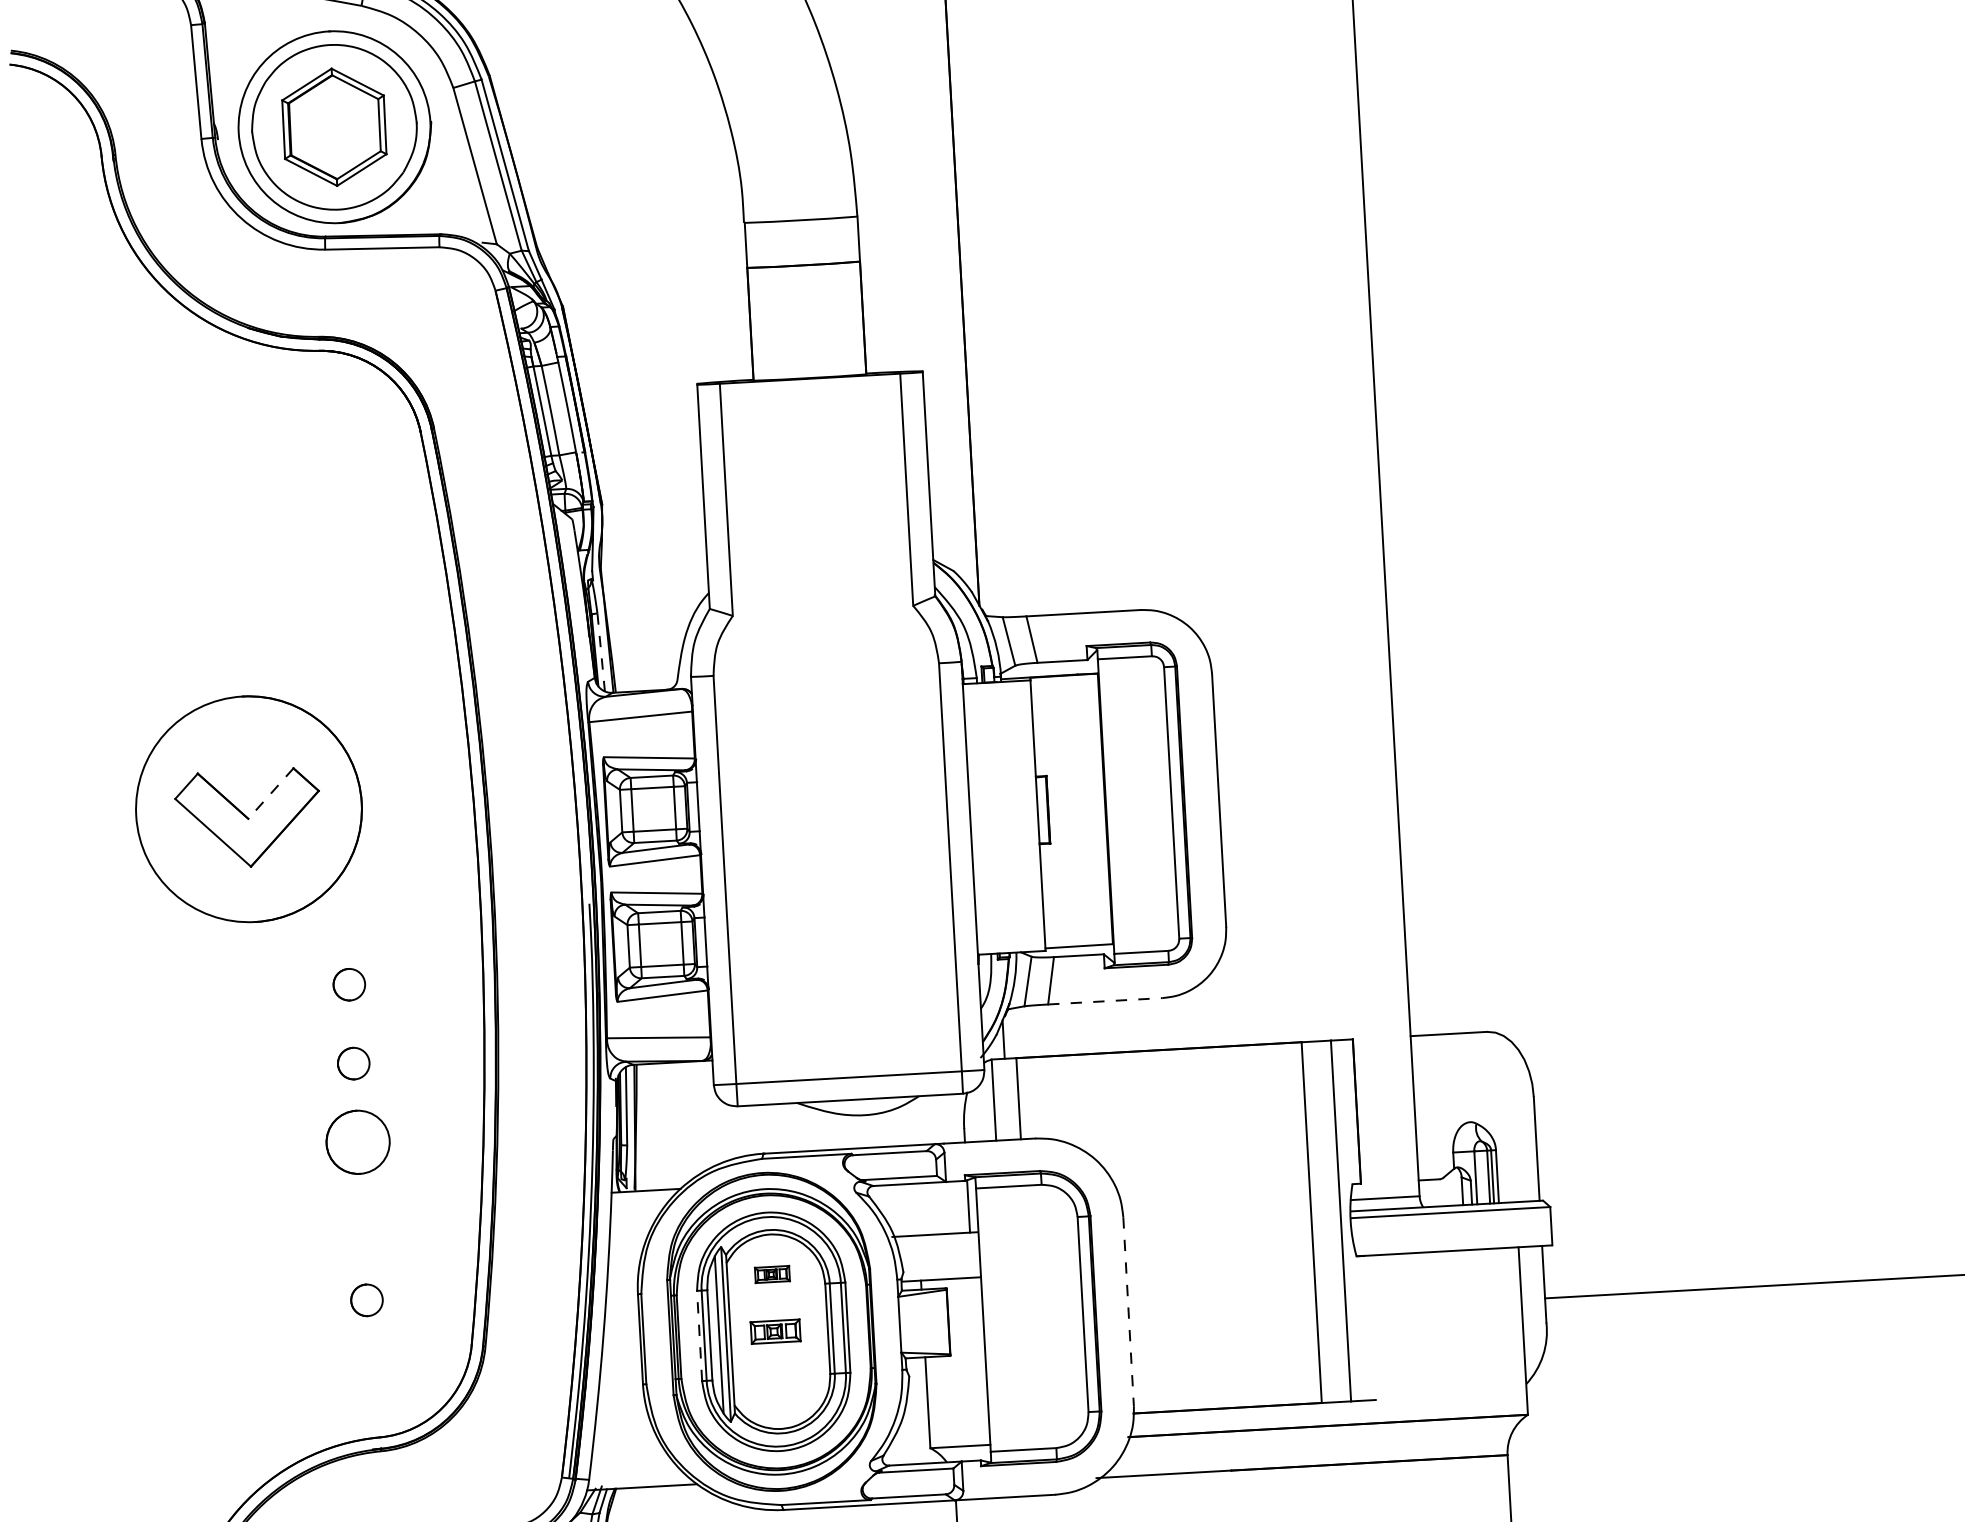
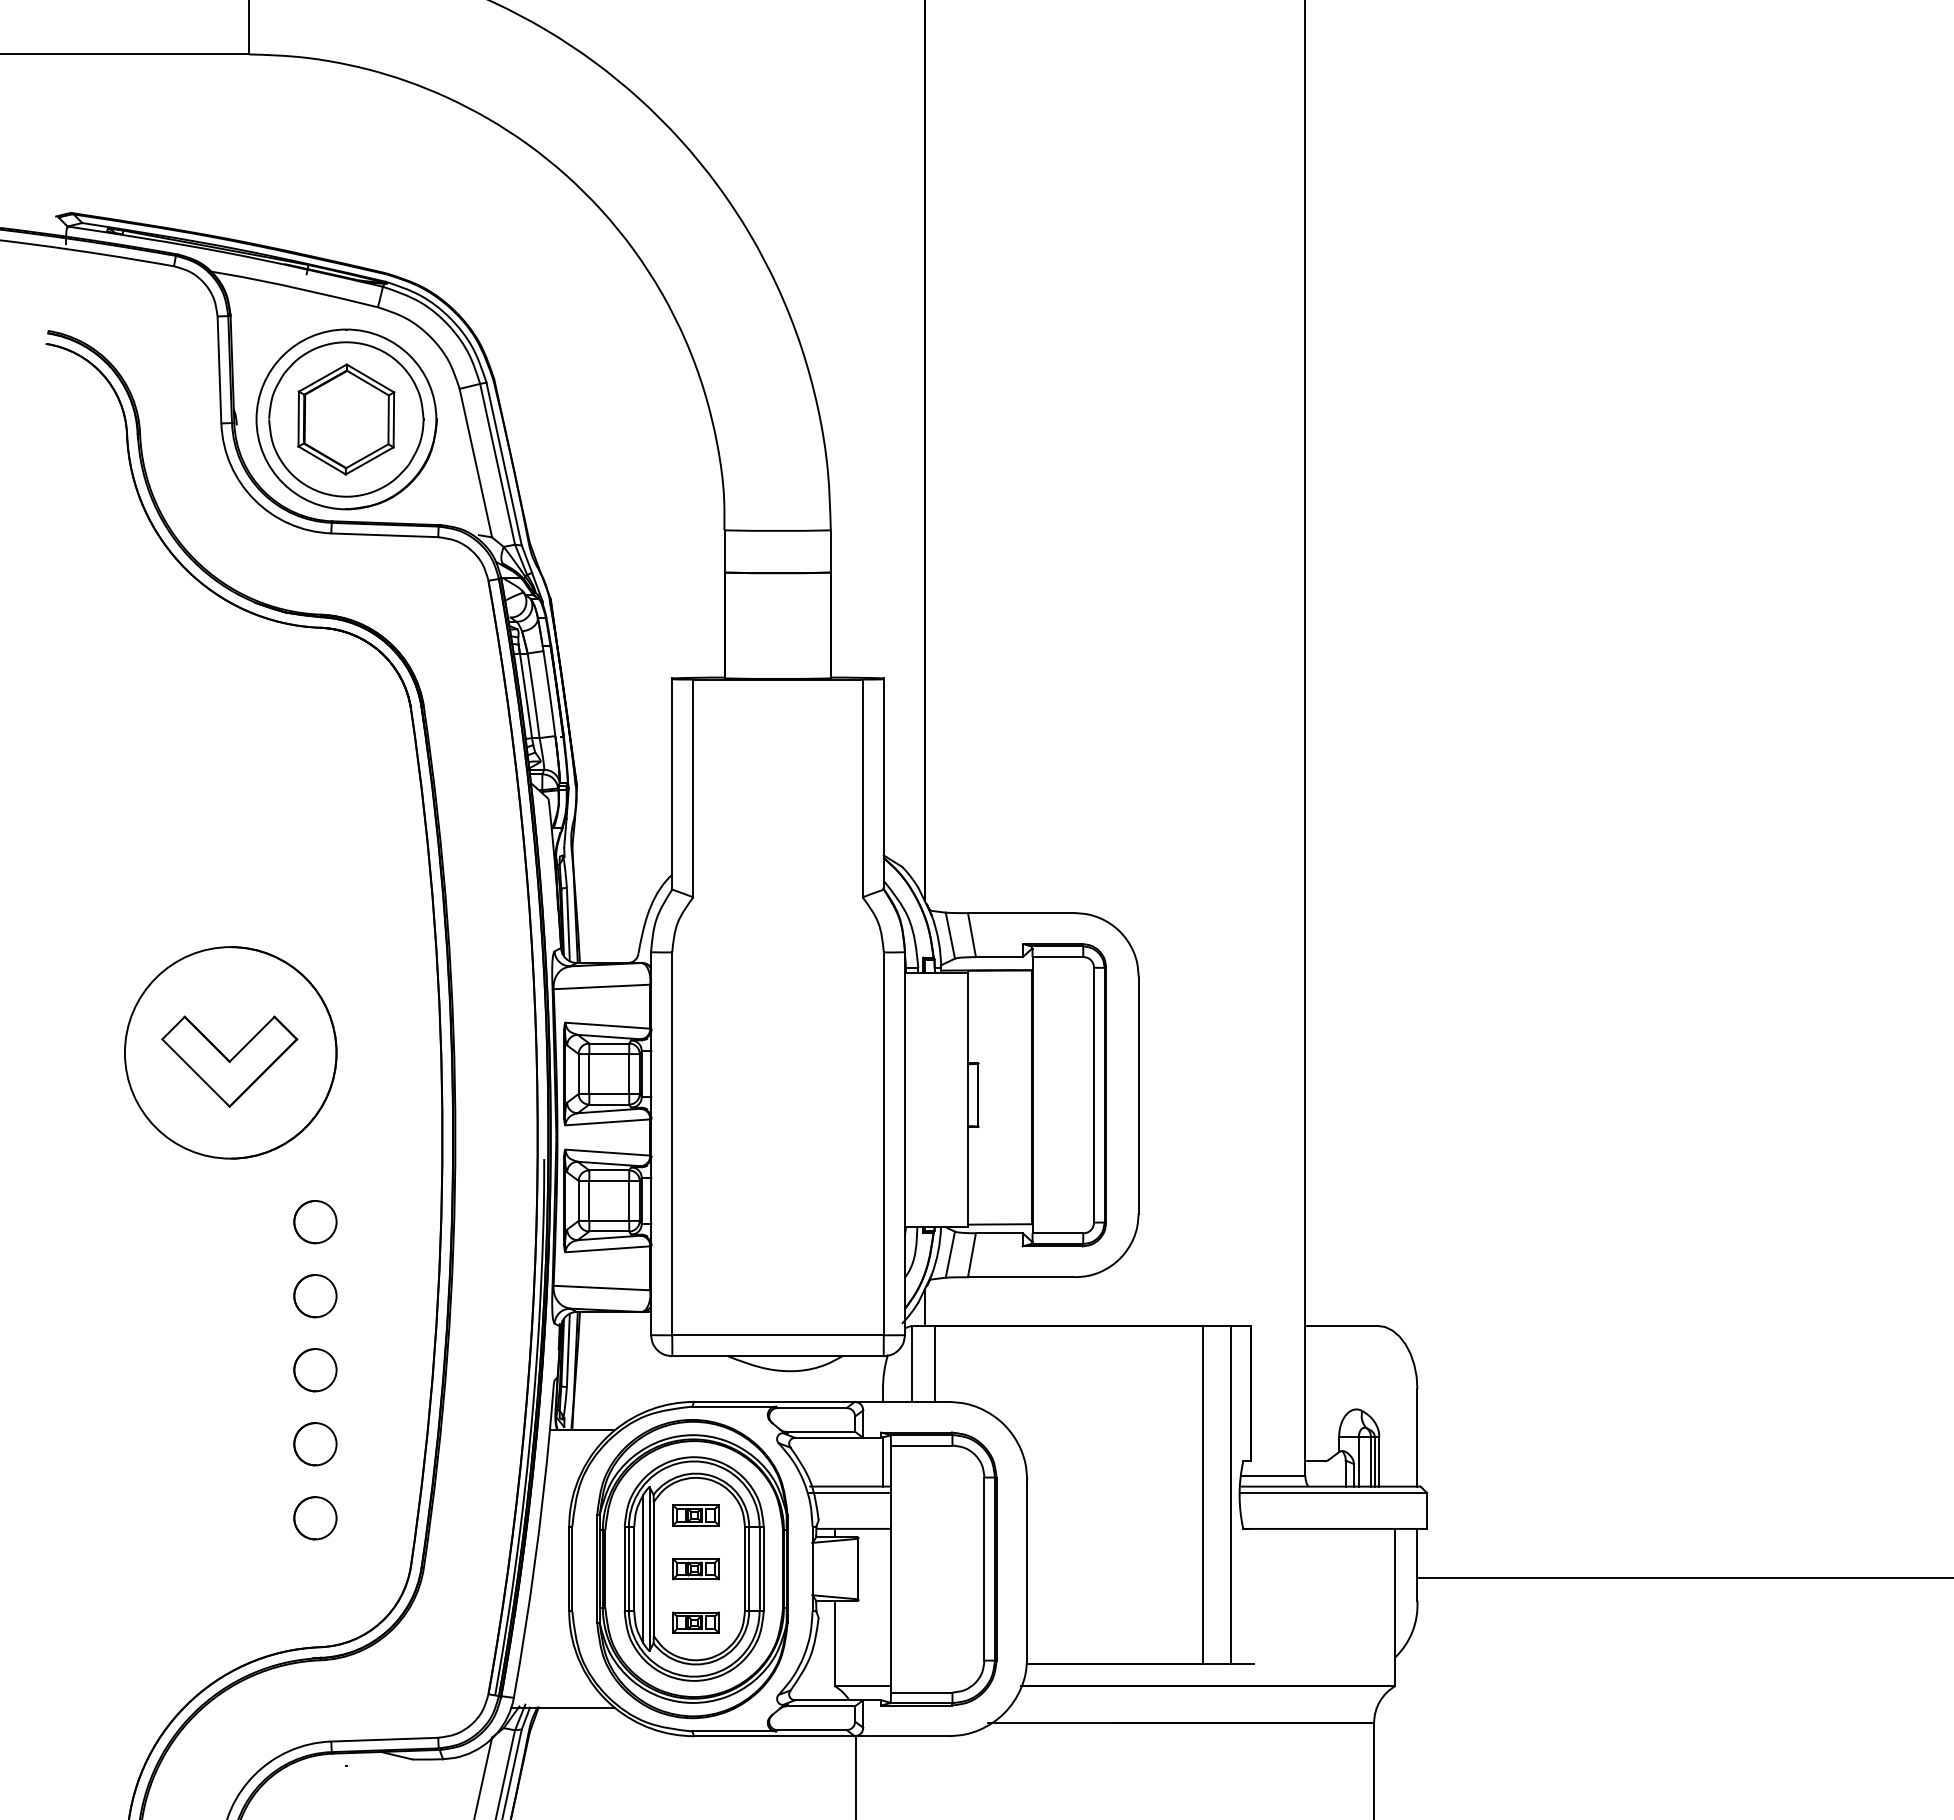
line: (601, 652) -> (568, 924), dashed -> solid
line: (271, 793) -> (252, 1039), dashed -> solid
circle: (349, 985) -> (315, 1222), size x1.43
line: (1105, 1001) -> (1021, 1277), dashed -> solid
circle: (353, 1063) -> (315, 1296), size x1.43
circle: (358, 1142) -> (315, 1370), size x0.71
circle: (362, 1221) -> (315, 1444), added
line: (934, 1240) -> (849, 1492), added
part: (771, 1274) -> (695, 1515), size x1.43
circle: (367, 1300) -> (315, 1518), size x1.43
line: (1128, 1312) -> (1027, 1569), dashed -> solid
line: (699, 1335) -> (624, 1568), dashed -> solid
part: (778, 1388) -> (695, 1622), added

